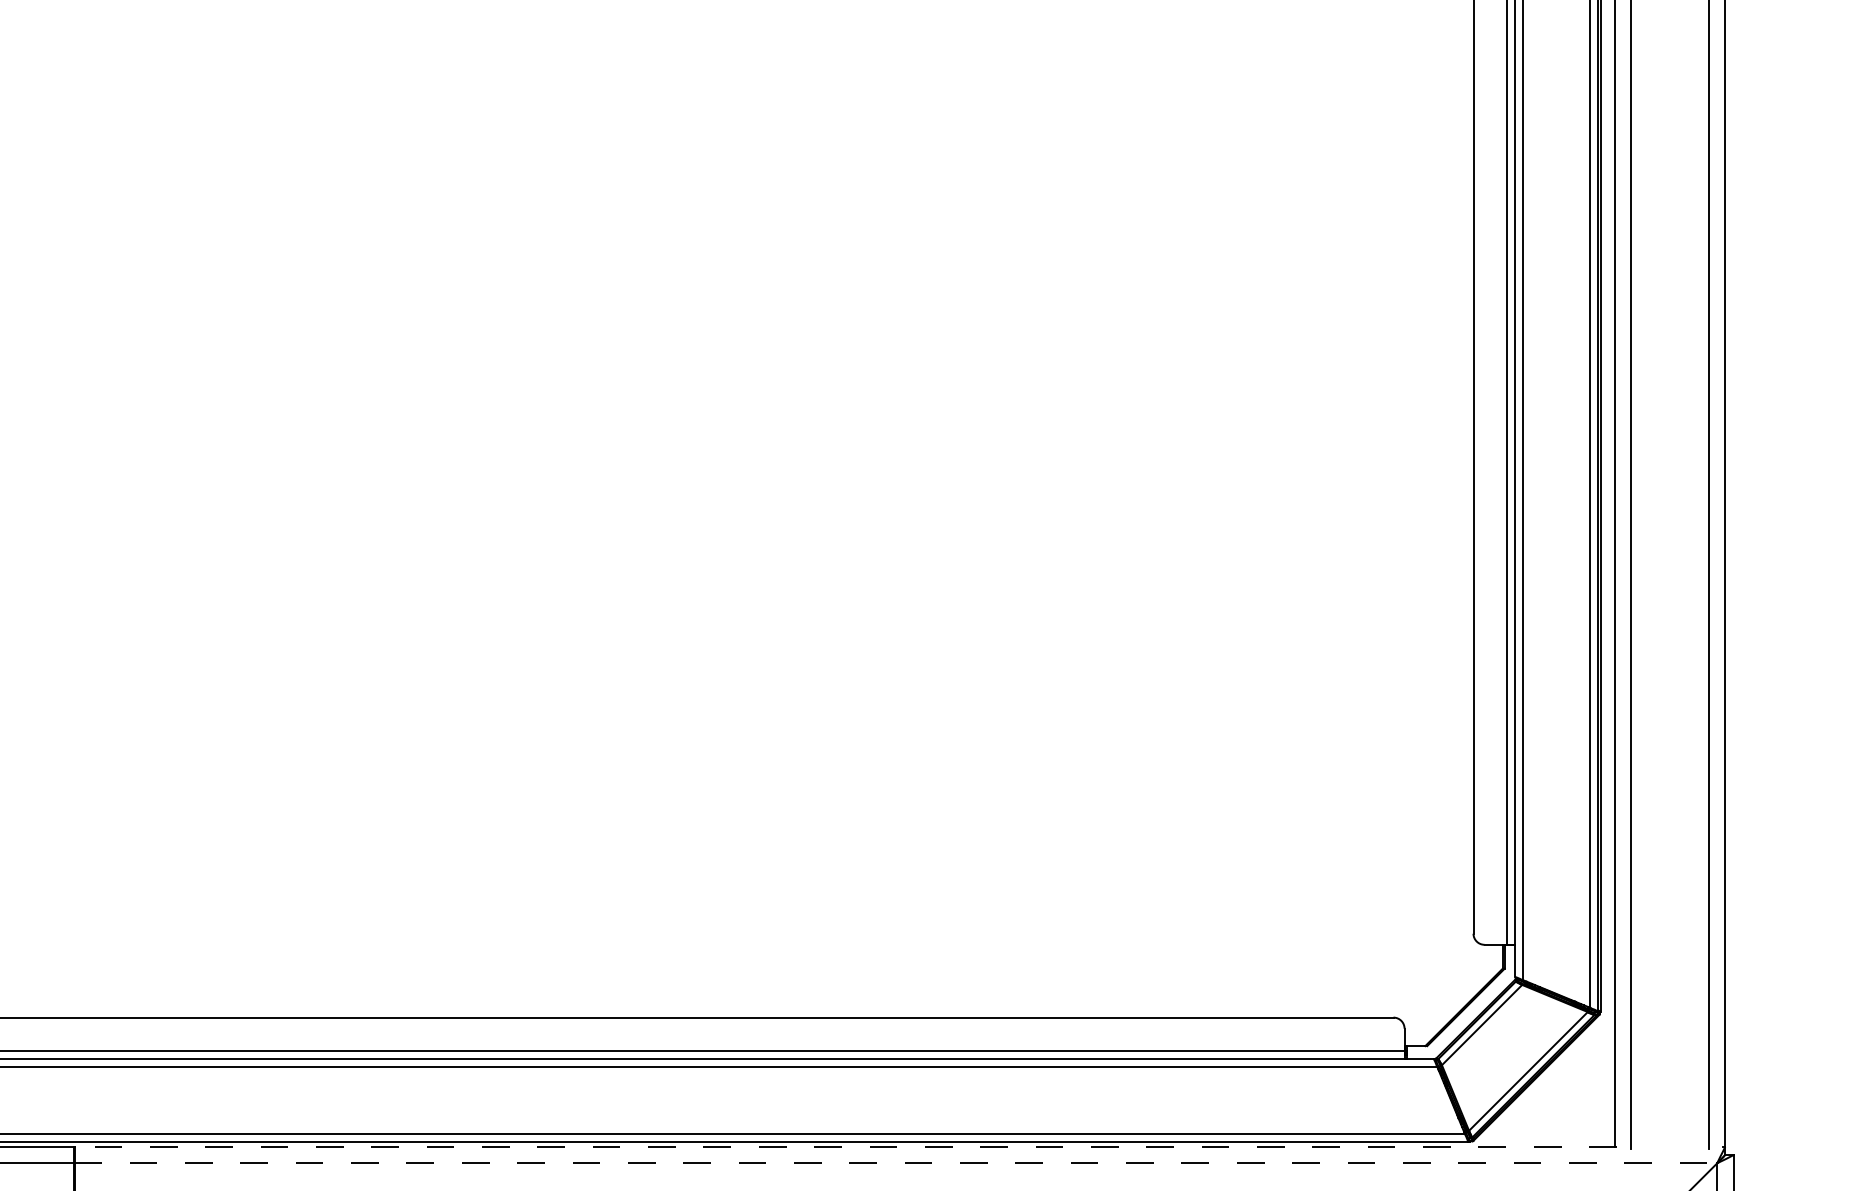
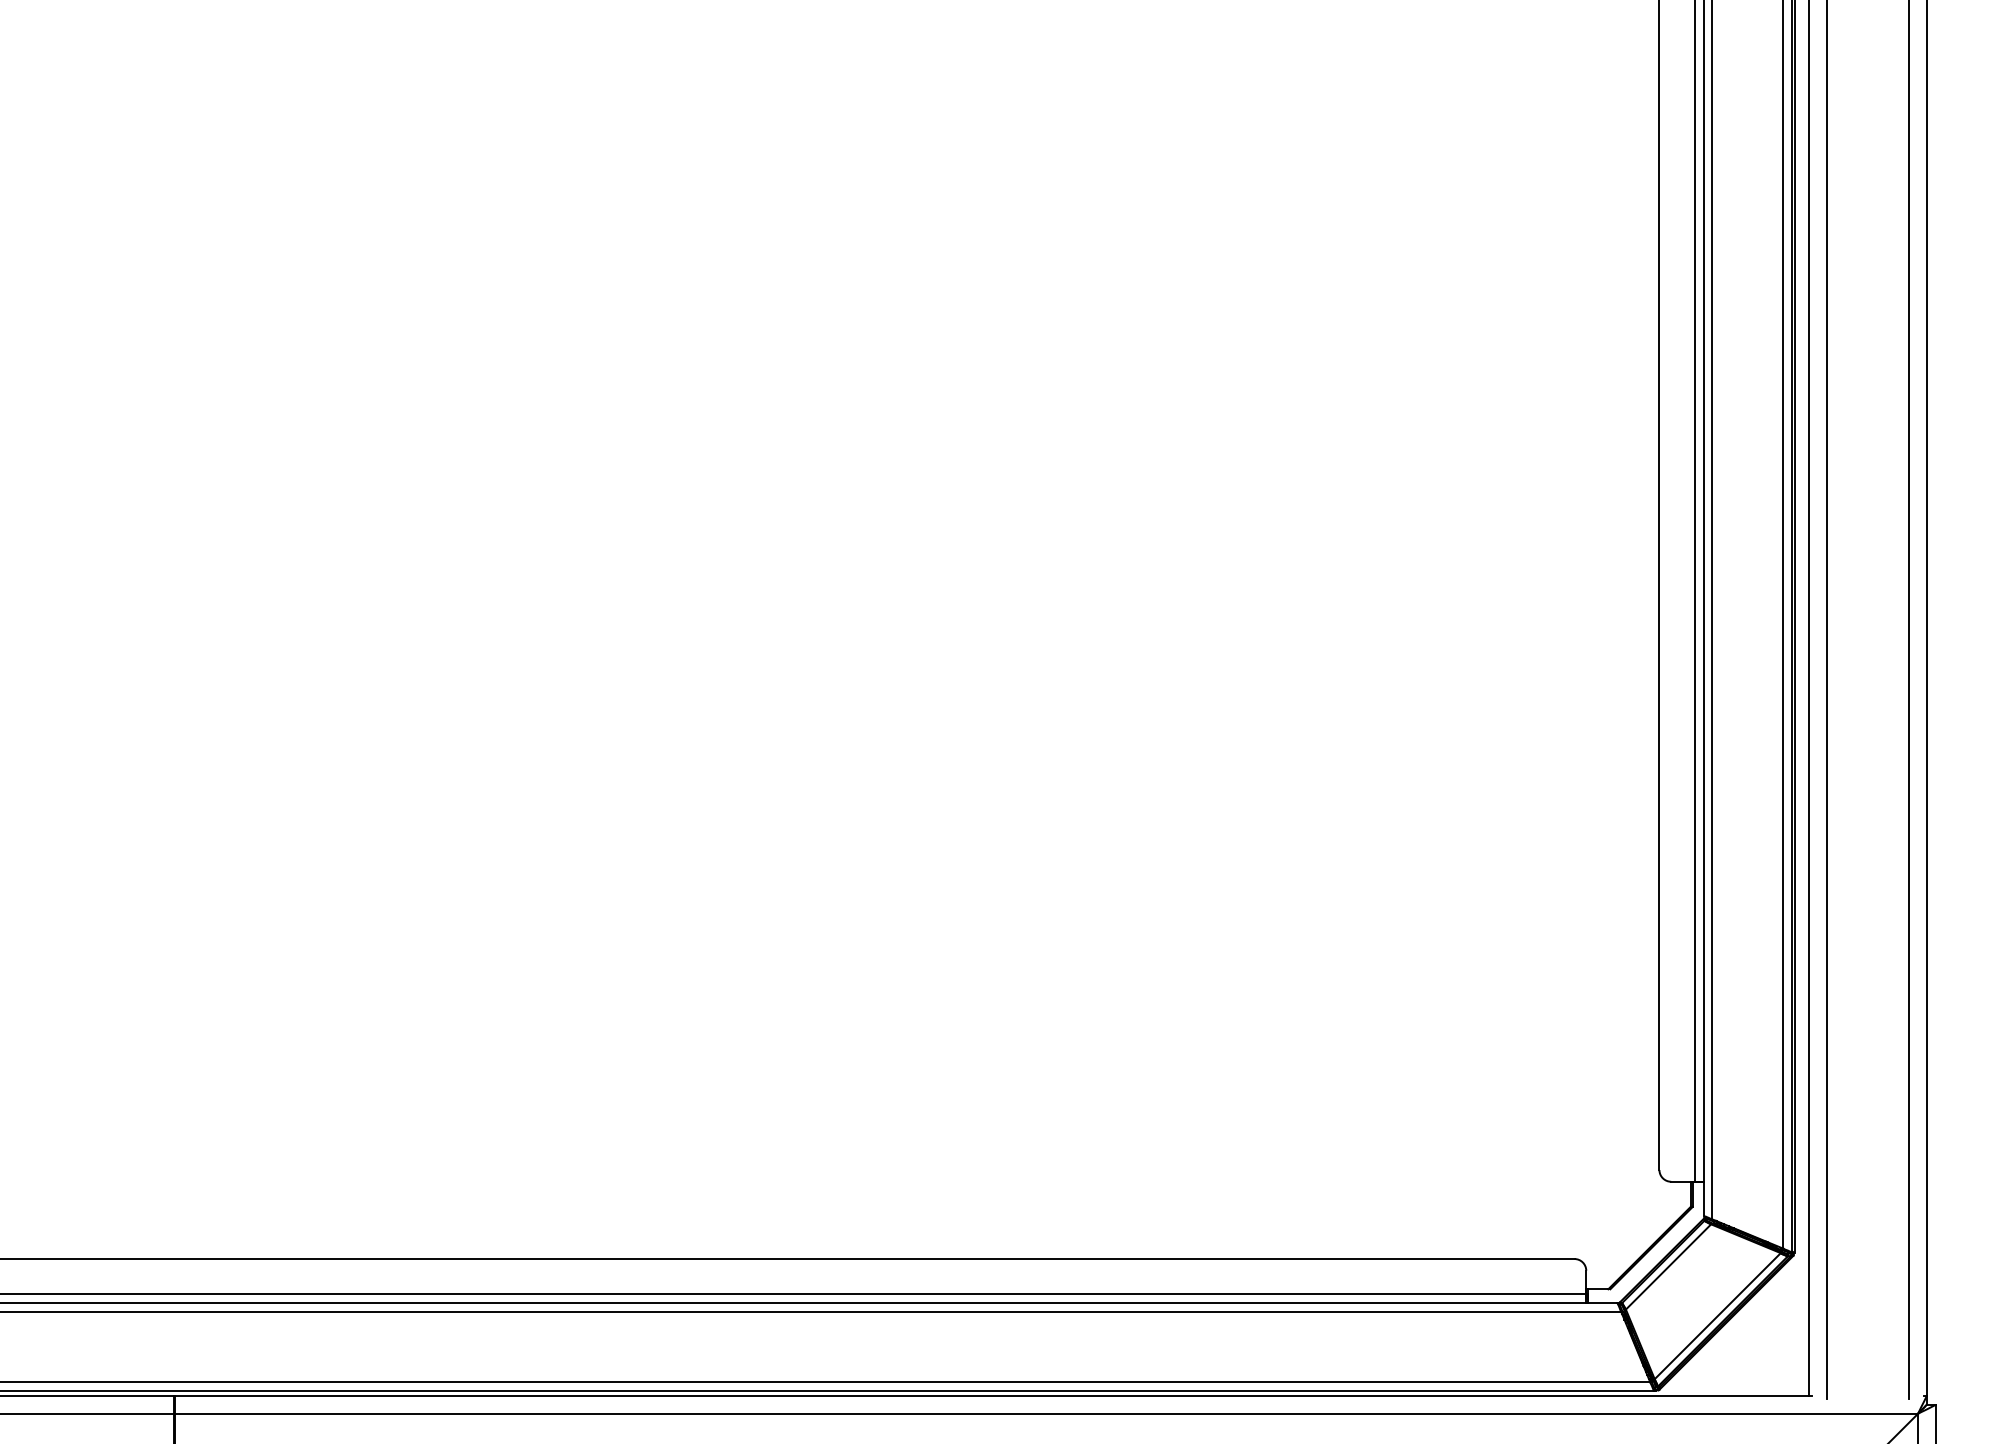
line: (845, 1147) -> (992, 1396), dashed -> solid
line: (896, 1163) -> (1046, 1413), dashed -> solid

